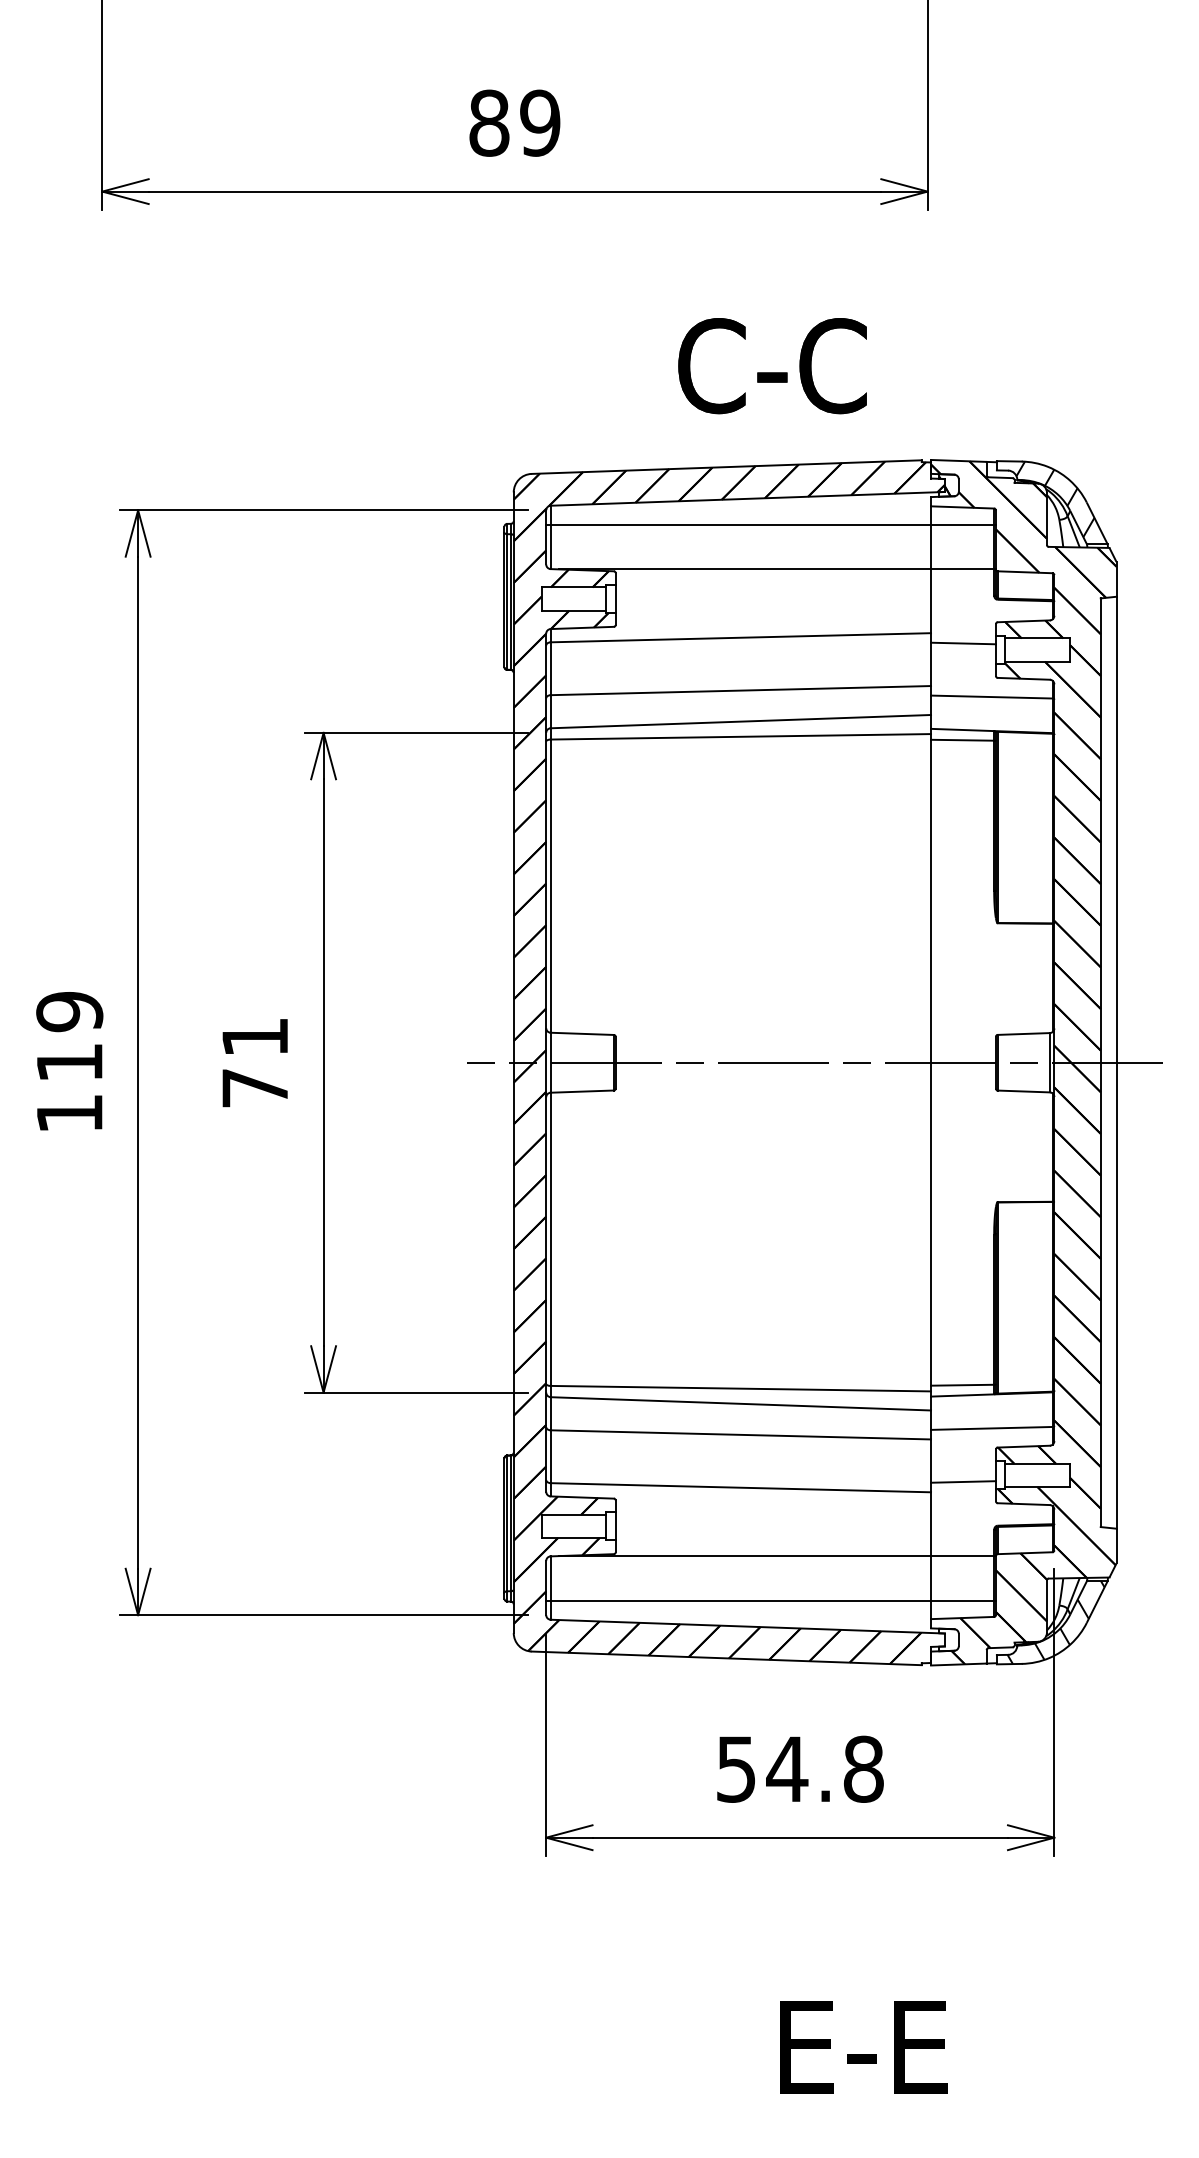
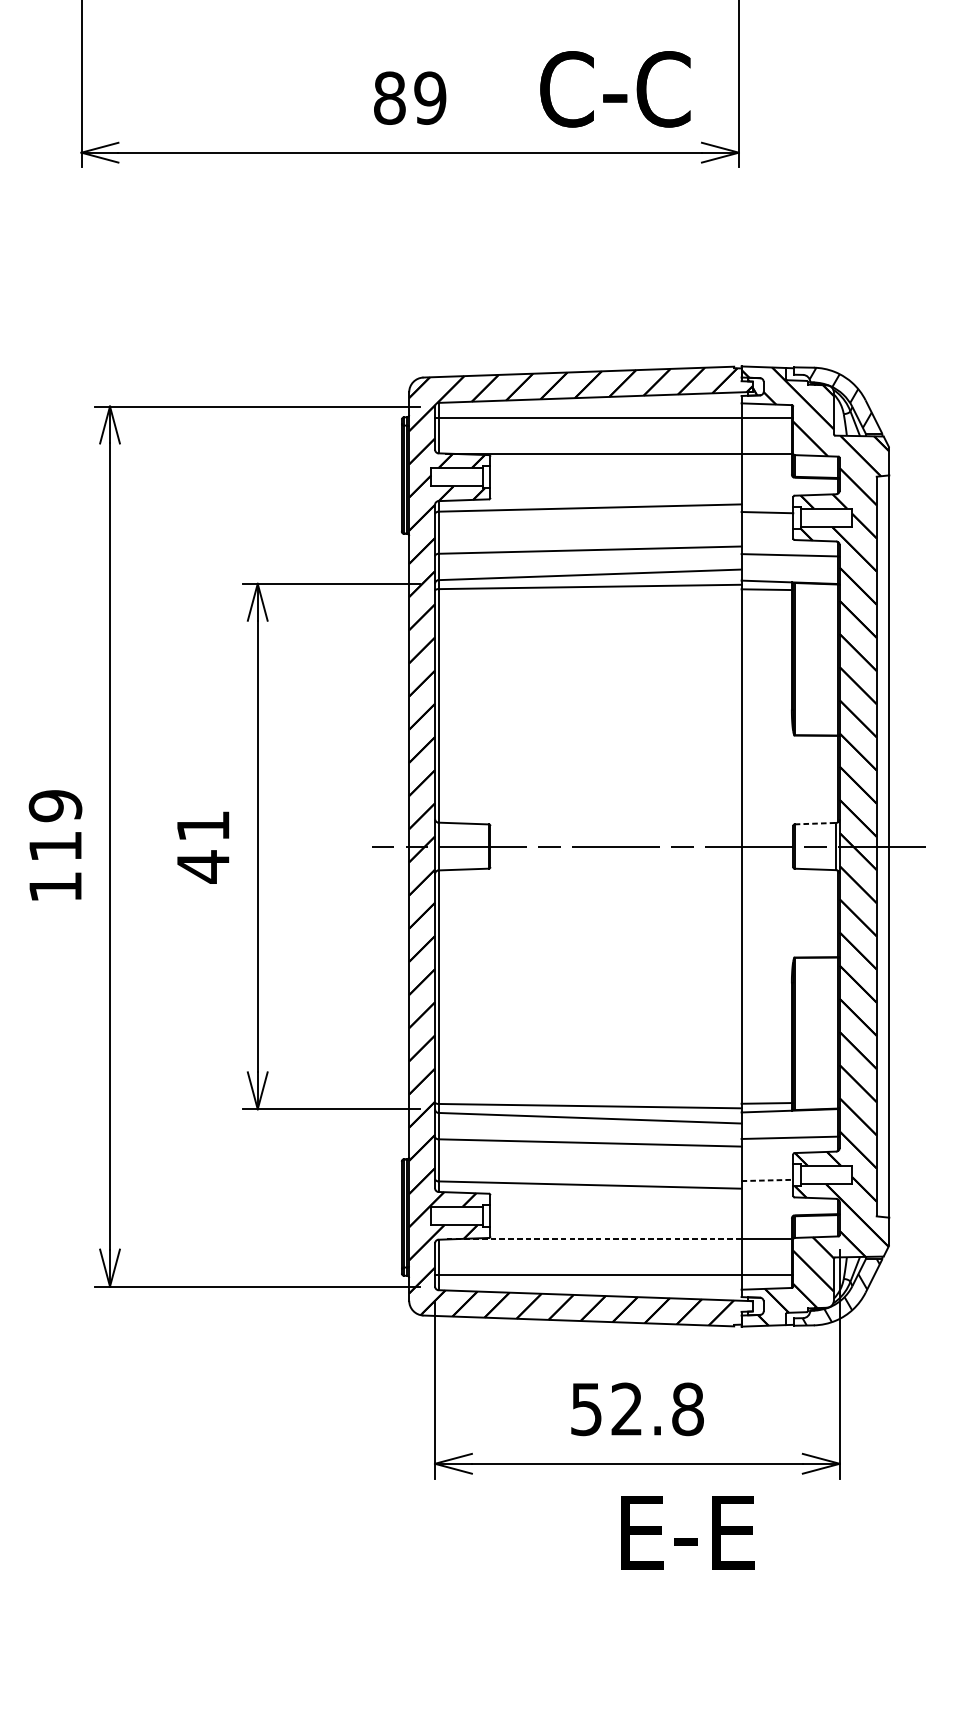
text: (772, 366) -> (615, 89), moved
line: (1024, 1033) -> (816, 823), solid -> dashed
text: (254, 1088) -> (202, 867), 71 -> 41
line: (964, 1481) -> (768, 1180), solid -> dashed
line: (745, 1556) -> (593, 1239), solid -> dashed
text: (787, 1768) -> (627, 1408), 54.8 -> 52.8
text: (863, 2047) -> (687, 1532), moved

